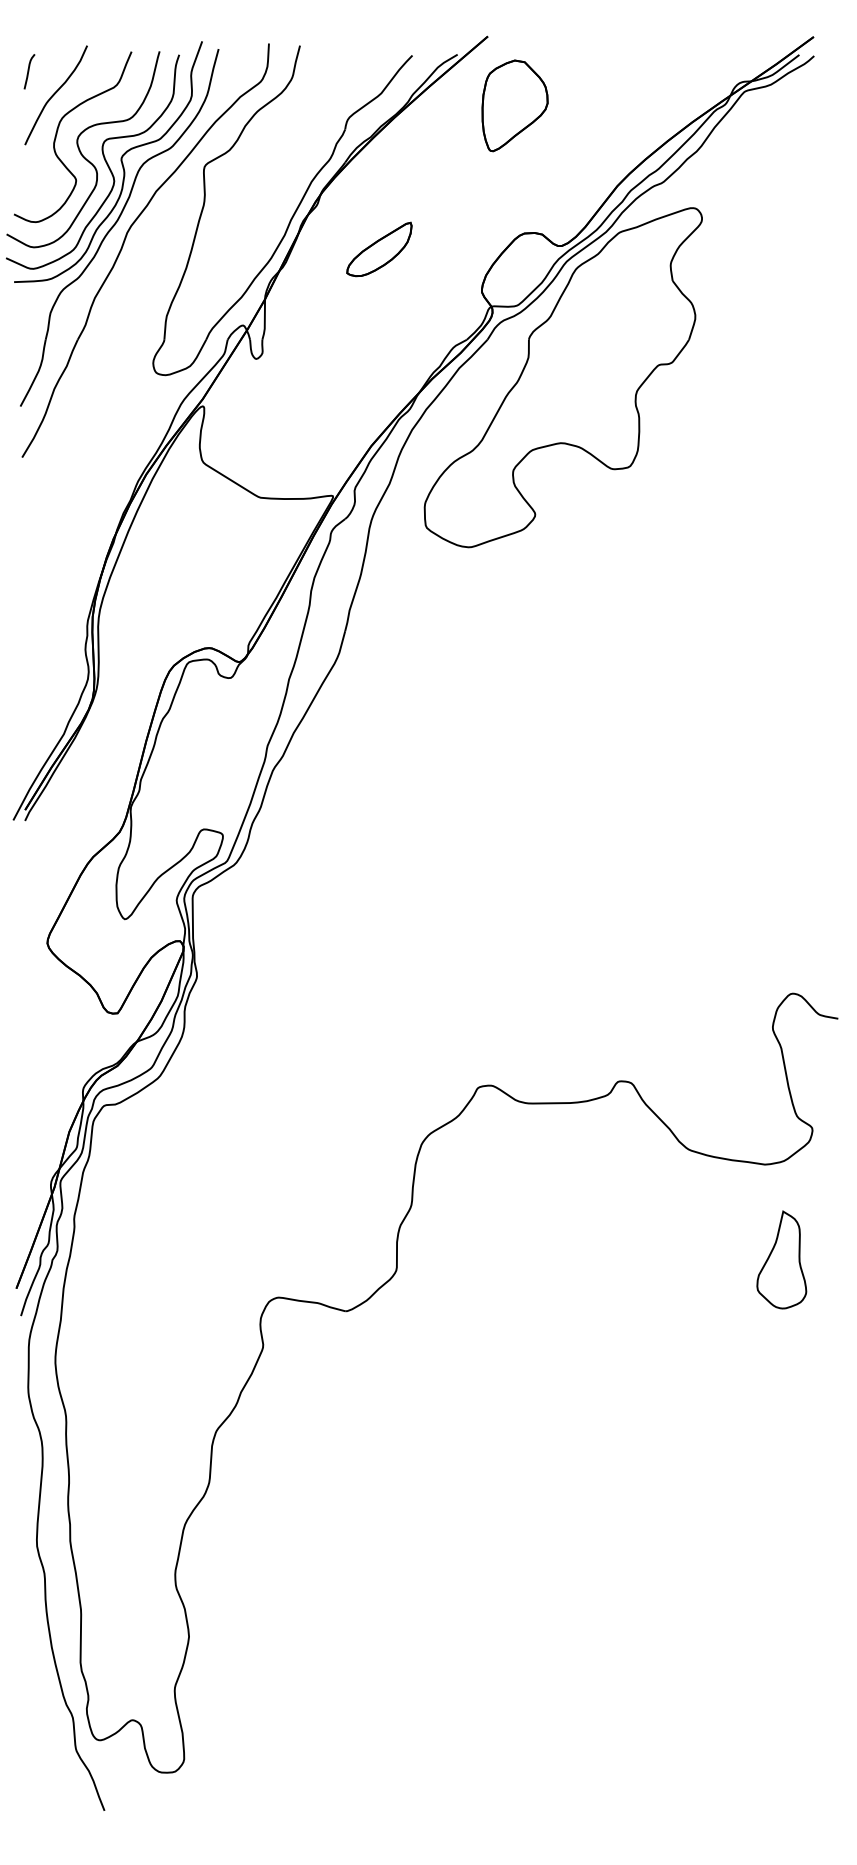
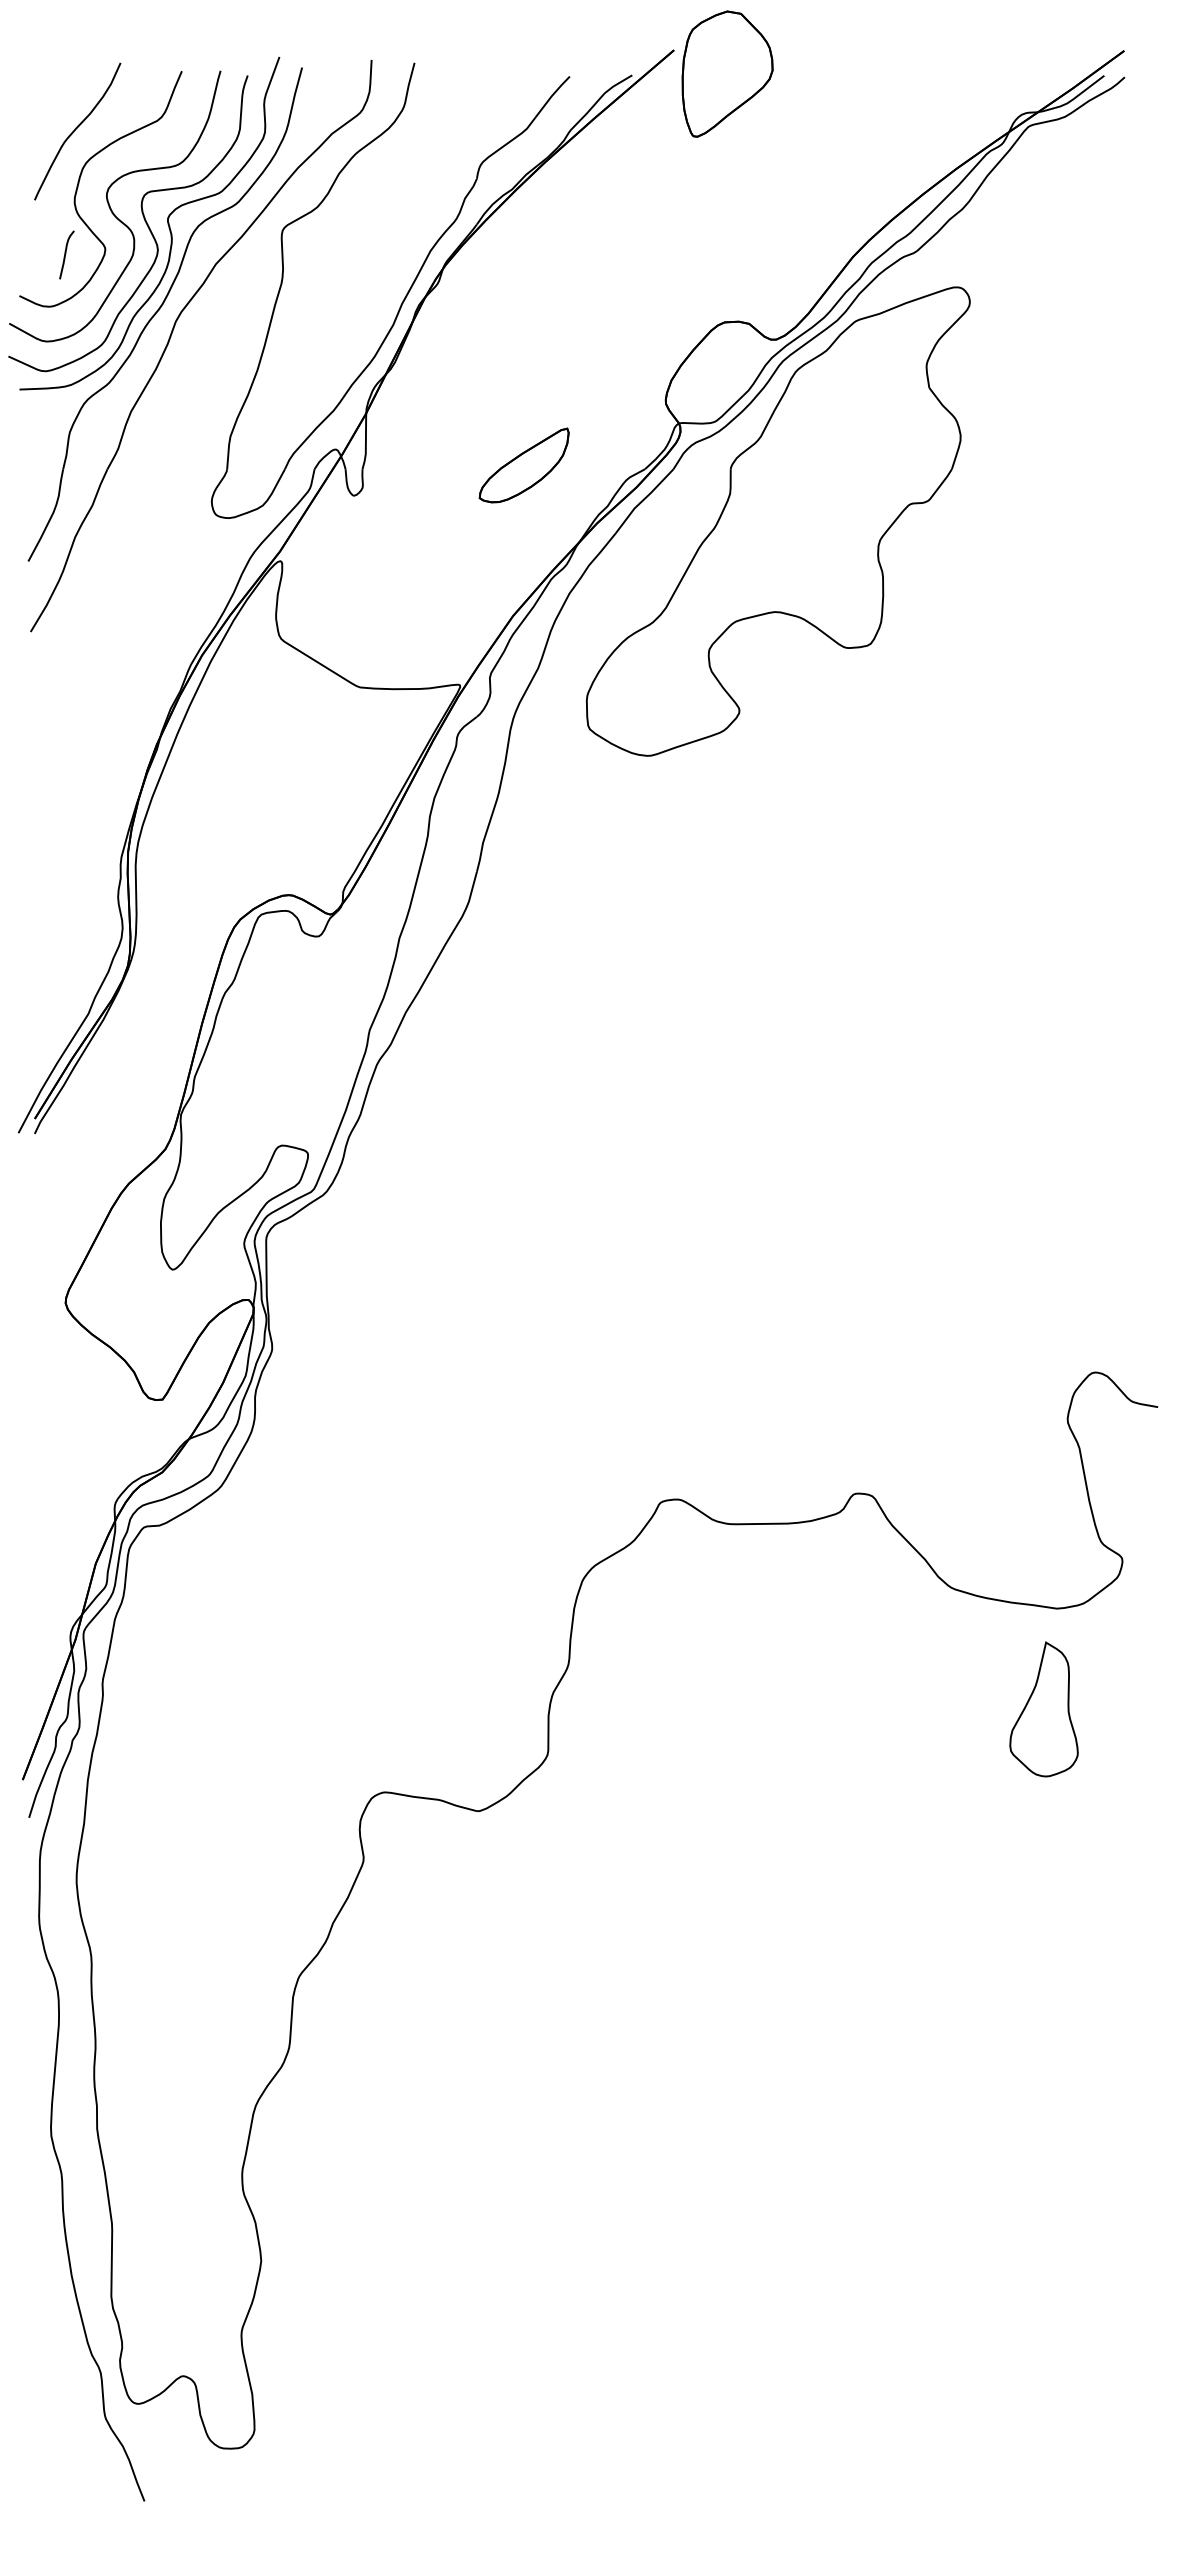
curve: (29, 71) -> (66, 254), moved
part: (515, 105) -> (727, 73), moved
part: (378, 249) -> (523, 465), moved
part: (781, 1260) -> (1043, 1709), moved

